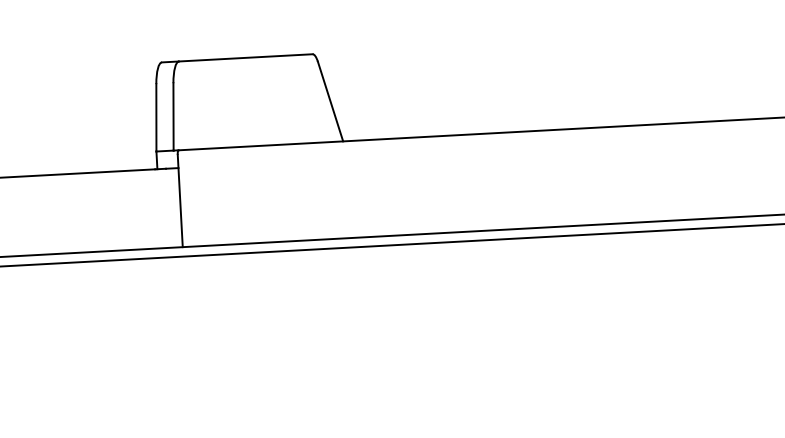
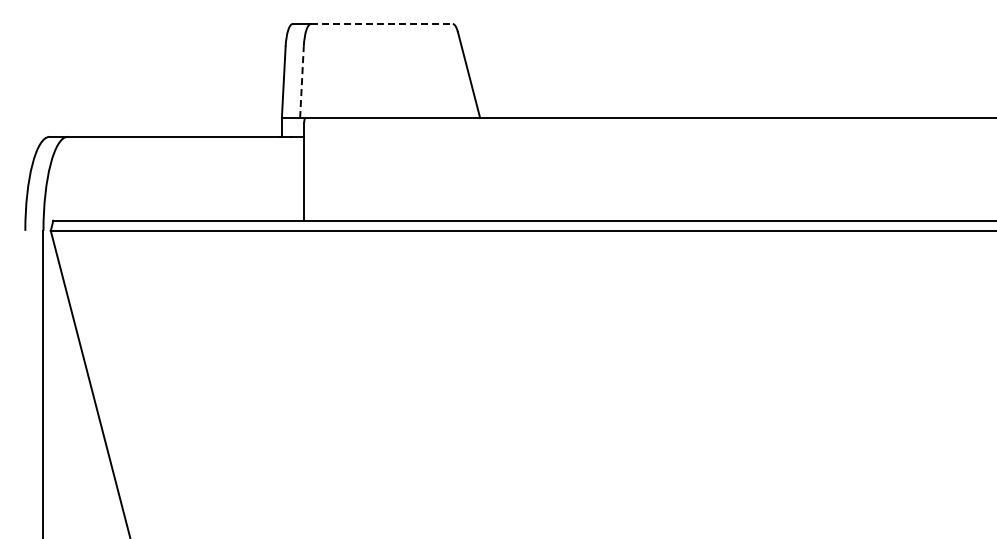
line: (245, 58) -> (381, 24), solid -> dashed
line: (173, 117) -> (301, 82), solid -> dashed

